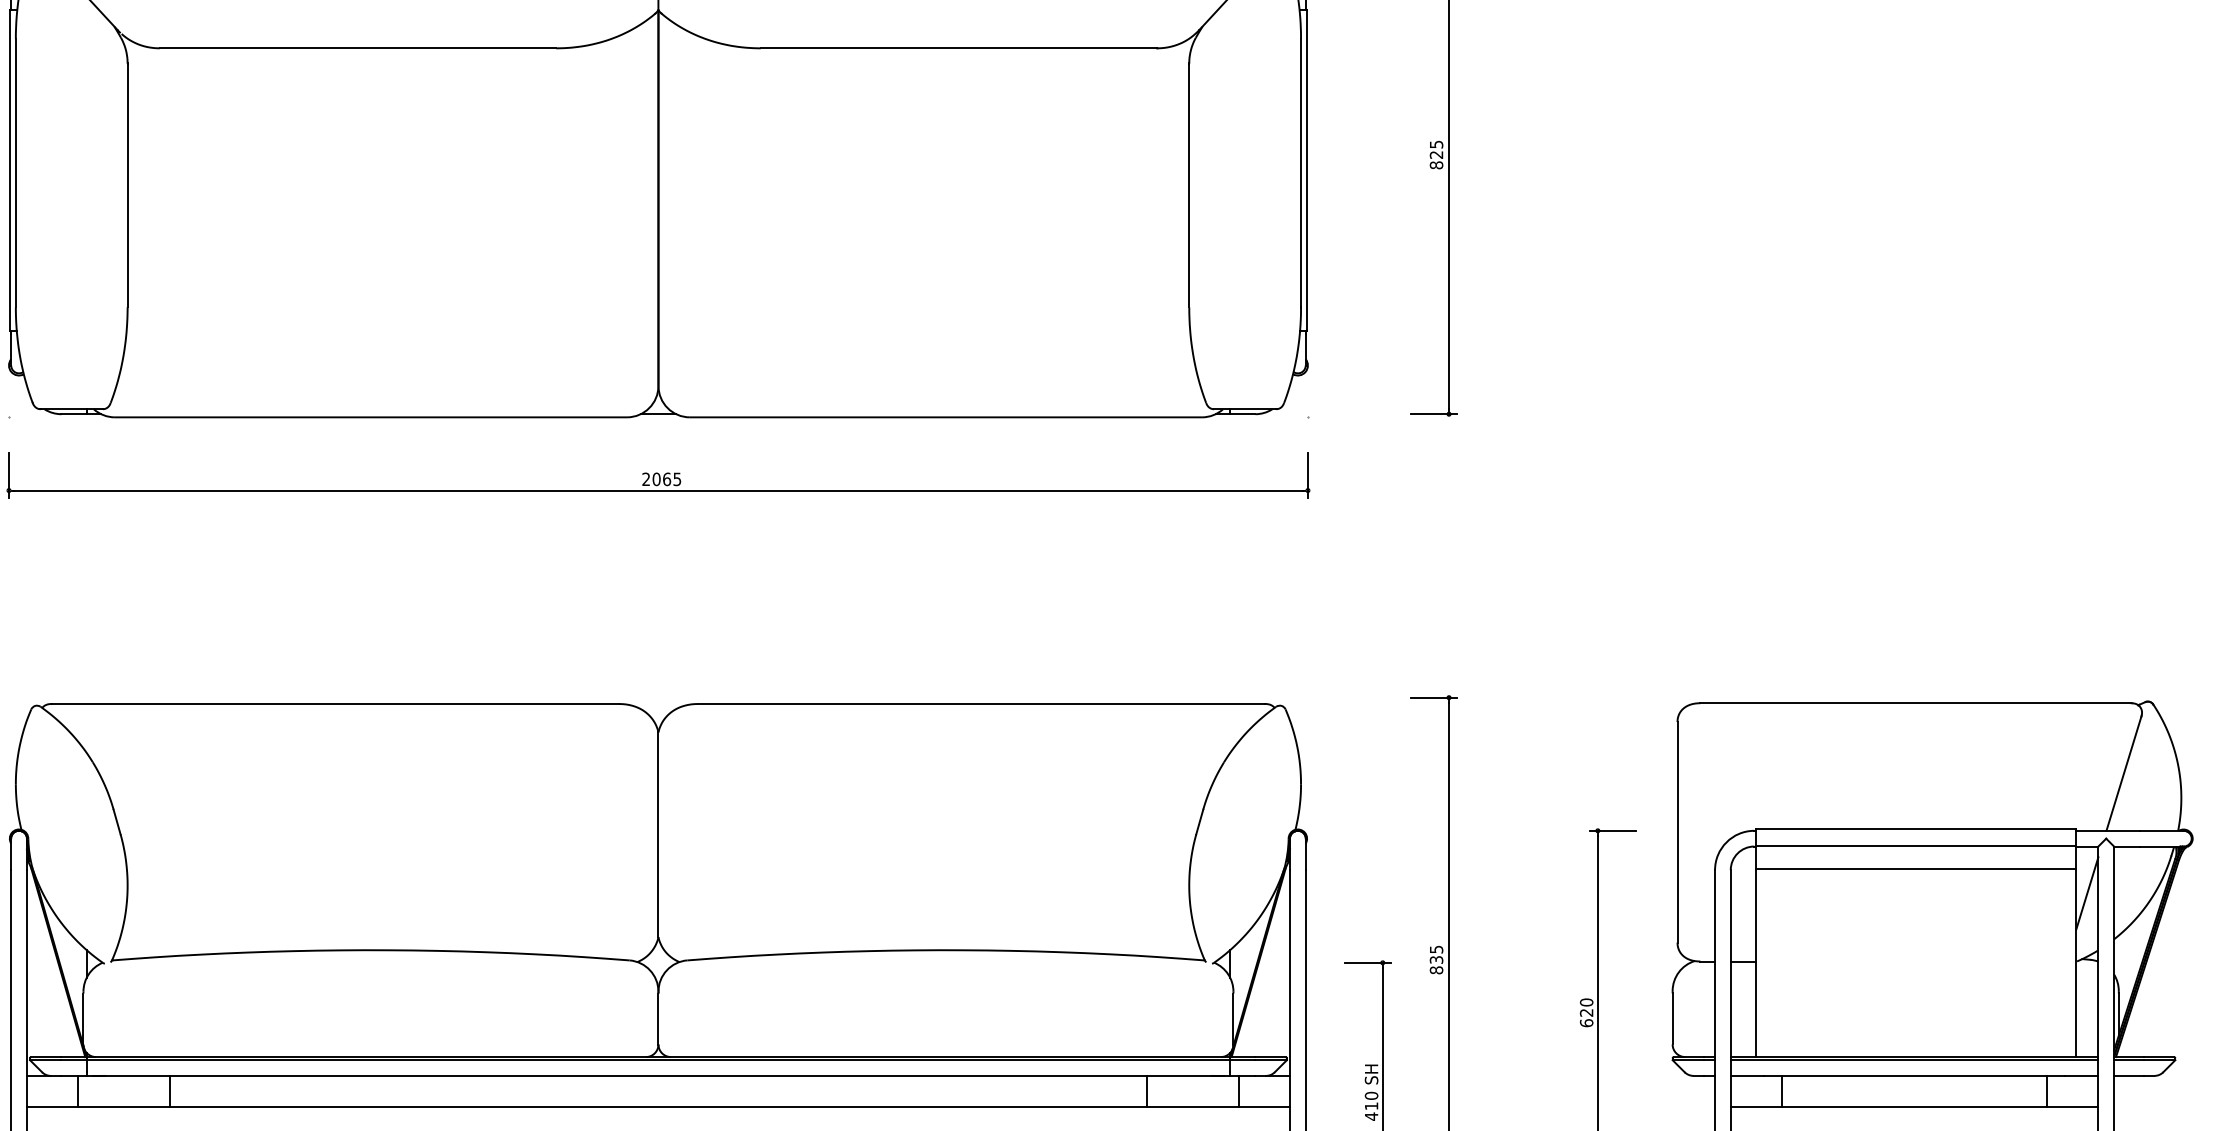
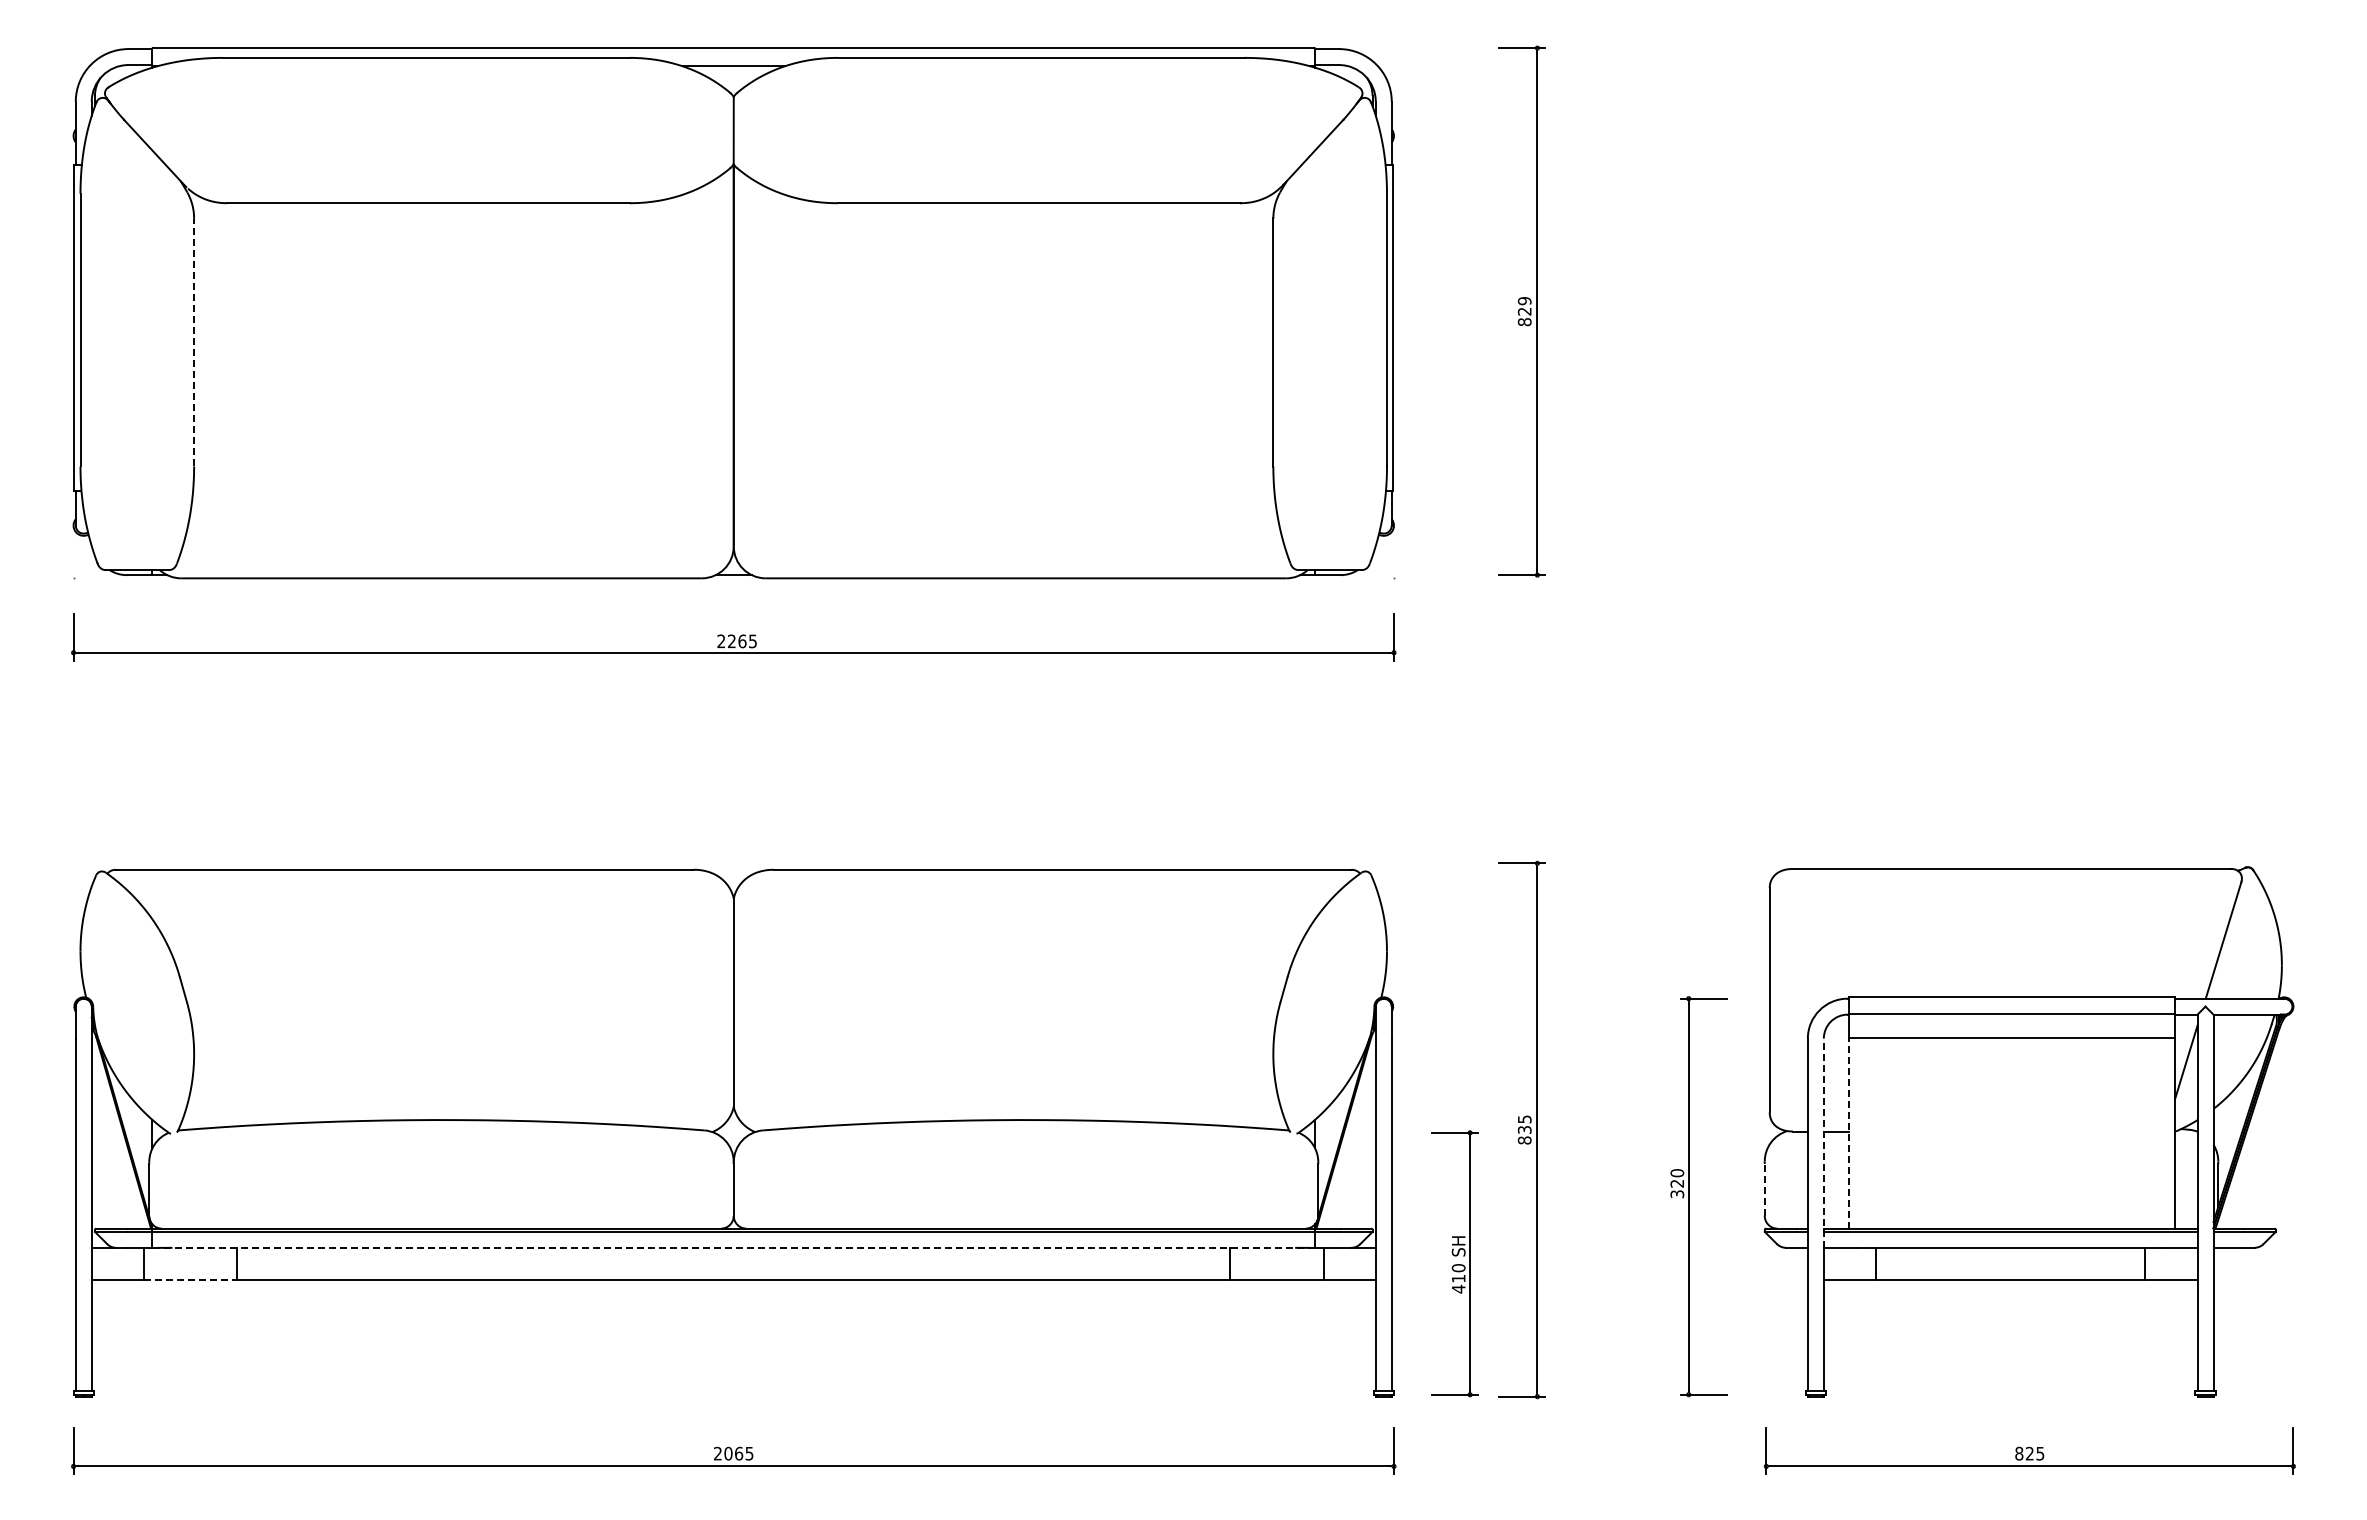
text: (1436, 145) -> (1524, 301), 825 -> 829
line: (127, 185) -> (194, 342), solid -> dashed
text: (656, 479) -> (731, 641), 2065 -> 2265
line: (1756, 963) -> (1849, 1133), solid -> dashed
line: (1730, 973) -> (1823, 1143), solid -> dashed
line: (1672, 1018) -> (1764, 1189), solid -> dashed
text: (1586, 1023) -> (1677, 1194), 620 -> 320
line: (658, 1075) -> (733, 1247), solid -> dashed
line: (124, 1107) -> (190, 1279), solid -> dashed

